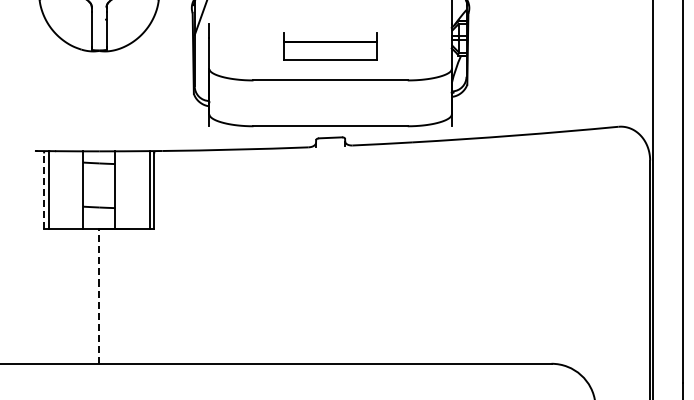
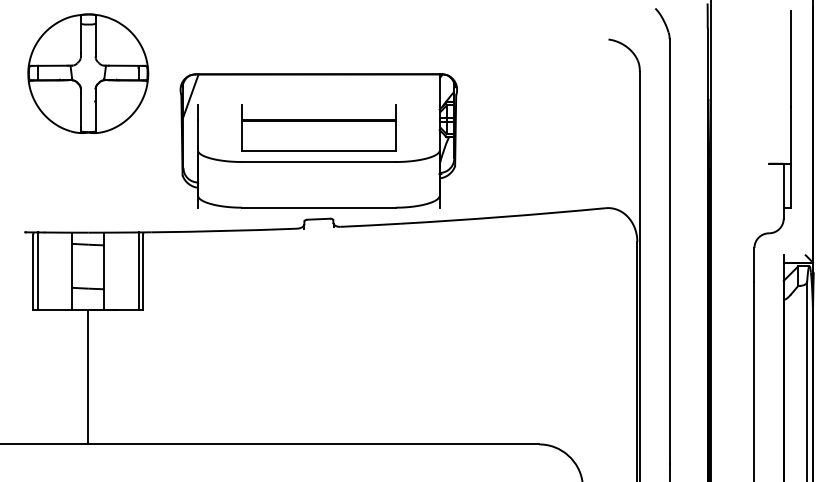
part: (330, 45) -> (318, 127), size x1.67
line: (44, 191) -> (33, 272), dashed -> solid
line: (99, 295) -> (88, 376), dashed -> solid

